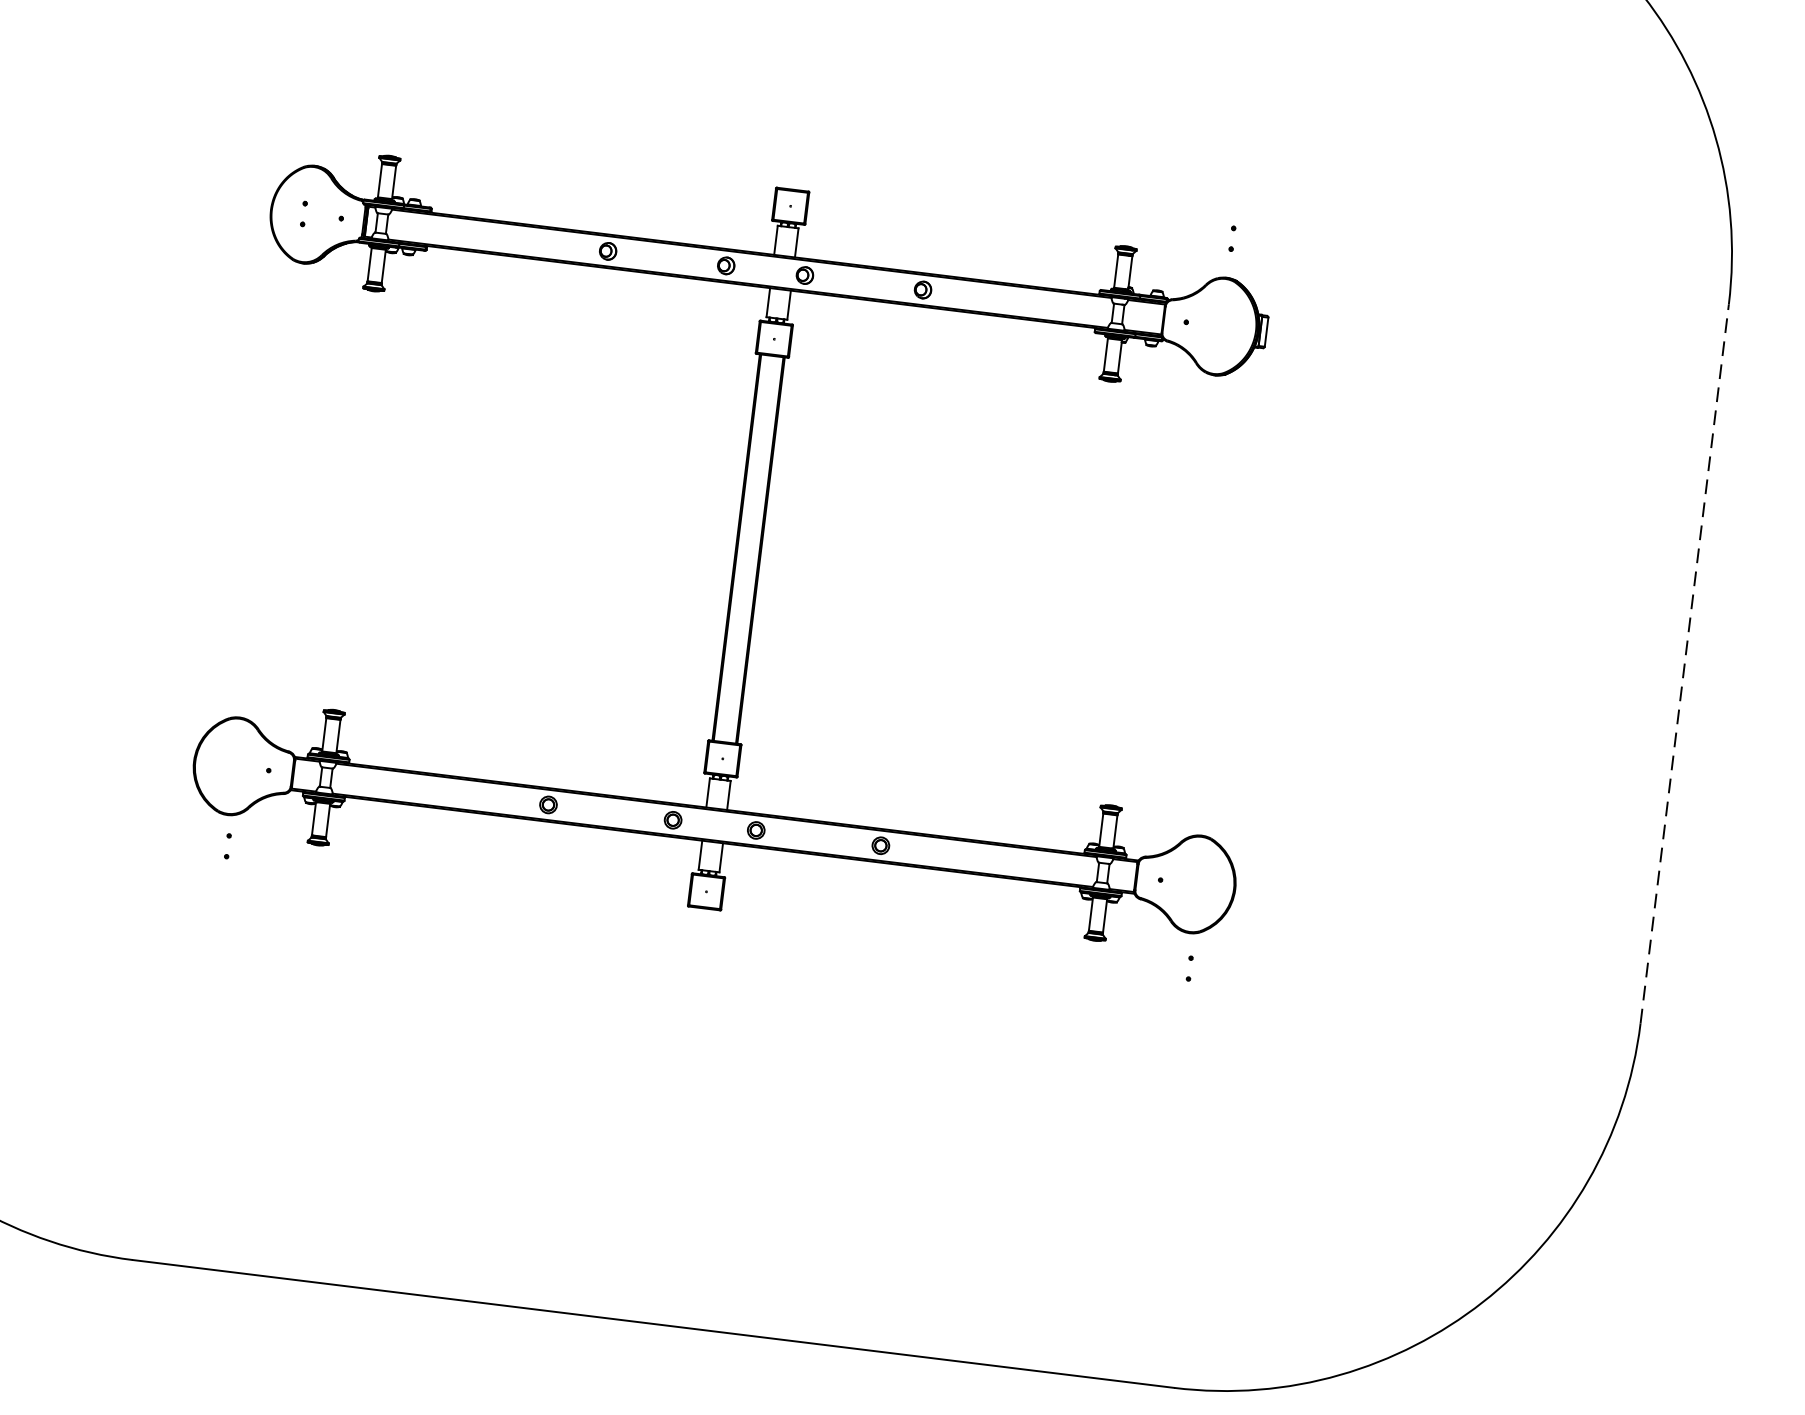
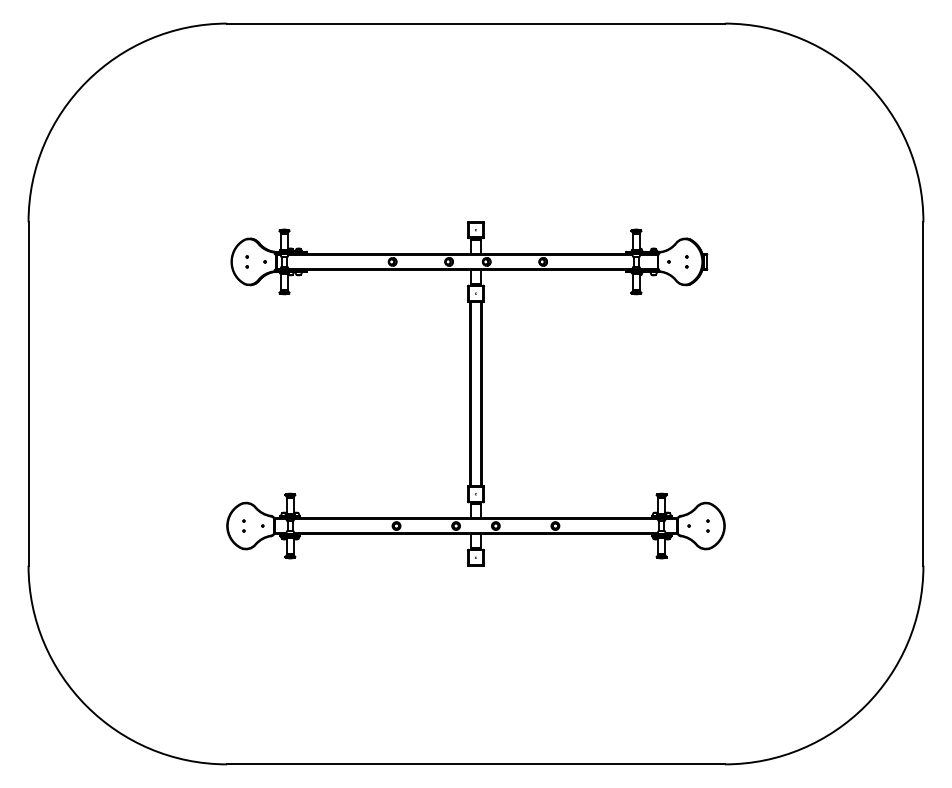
part: (1231, 237) -> (686, 261), moved
line: (1684, 662) -> (923, 393), dashed -> solid
part: (227, 844) -> (243, 525), moved
part: (1188, 967) -> (707, 525), moved

